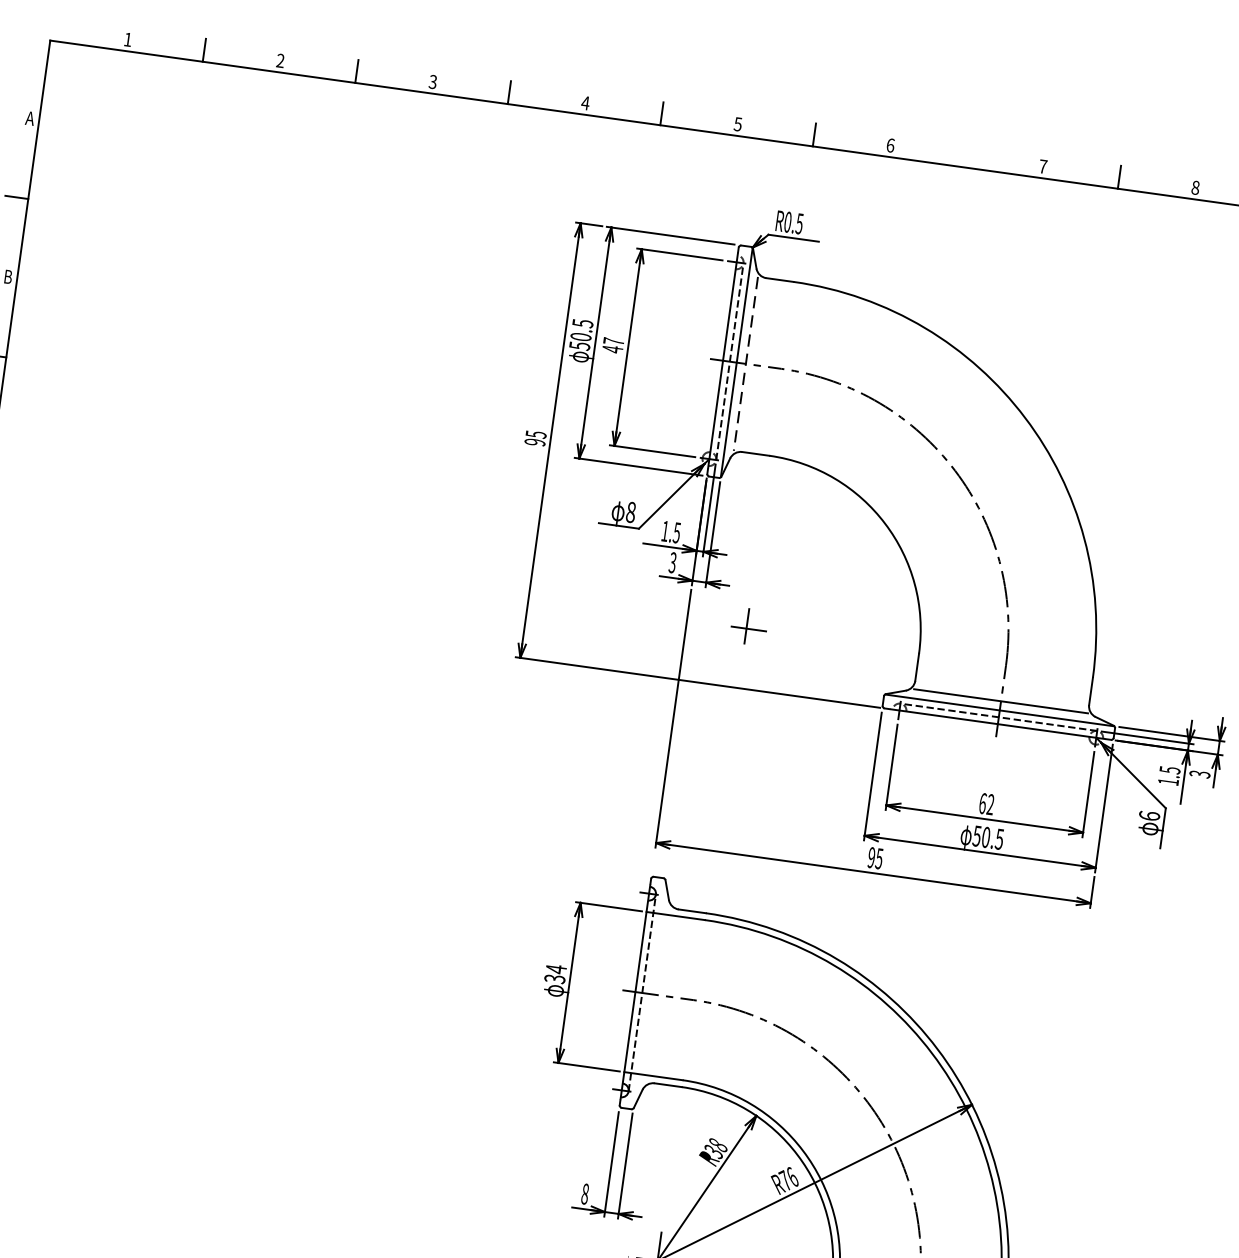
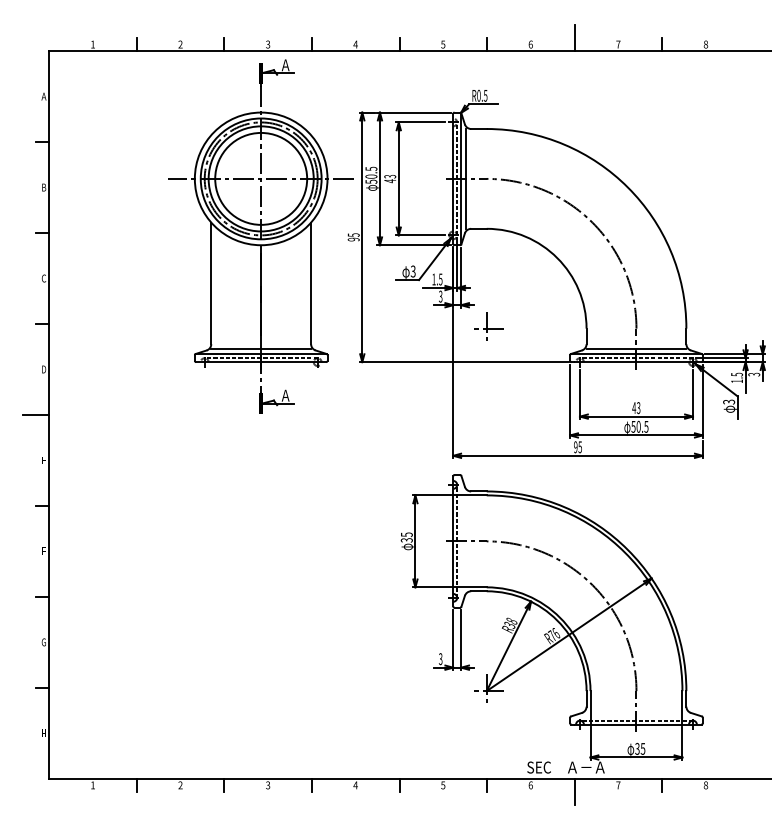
line: (968, 143) -> (574, 37), added
text: (614, 341) -> (390, 176), 47 -> 43
line: (746, 363) -> (466, 178), dashed -> solid
part: (373, 414) -> (260, 236), added
text: (629, 512) -> (412, 271), 8 -> 3
part: (748, 626) -> (488, 326), size x1.43
text: (986, 804) -> (636, 408), 62 -> 43
text: (1150, 815) -> (729, 401), 6 -> 3
text: (555, 968) -> (406, 534), 34 -> 35
text: (584, 1192) -> (440, 658), 8 -> 3

